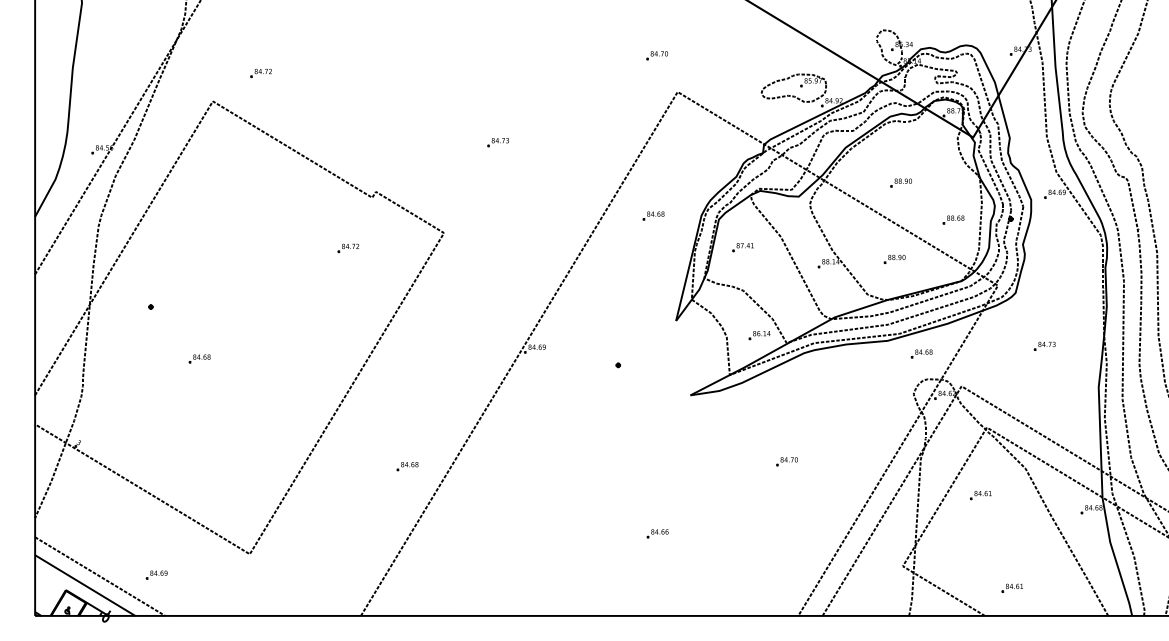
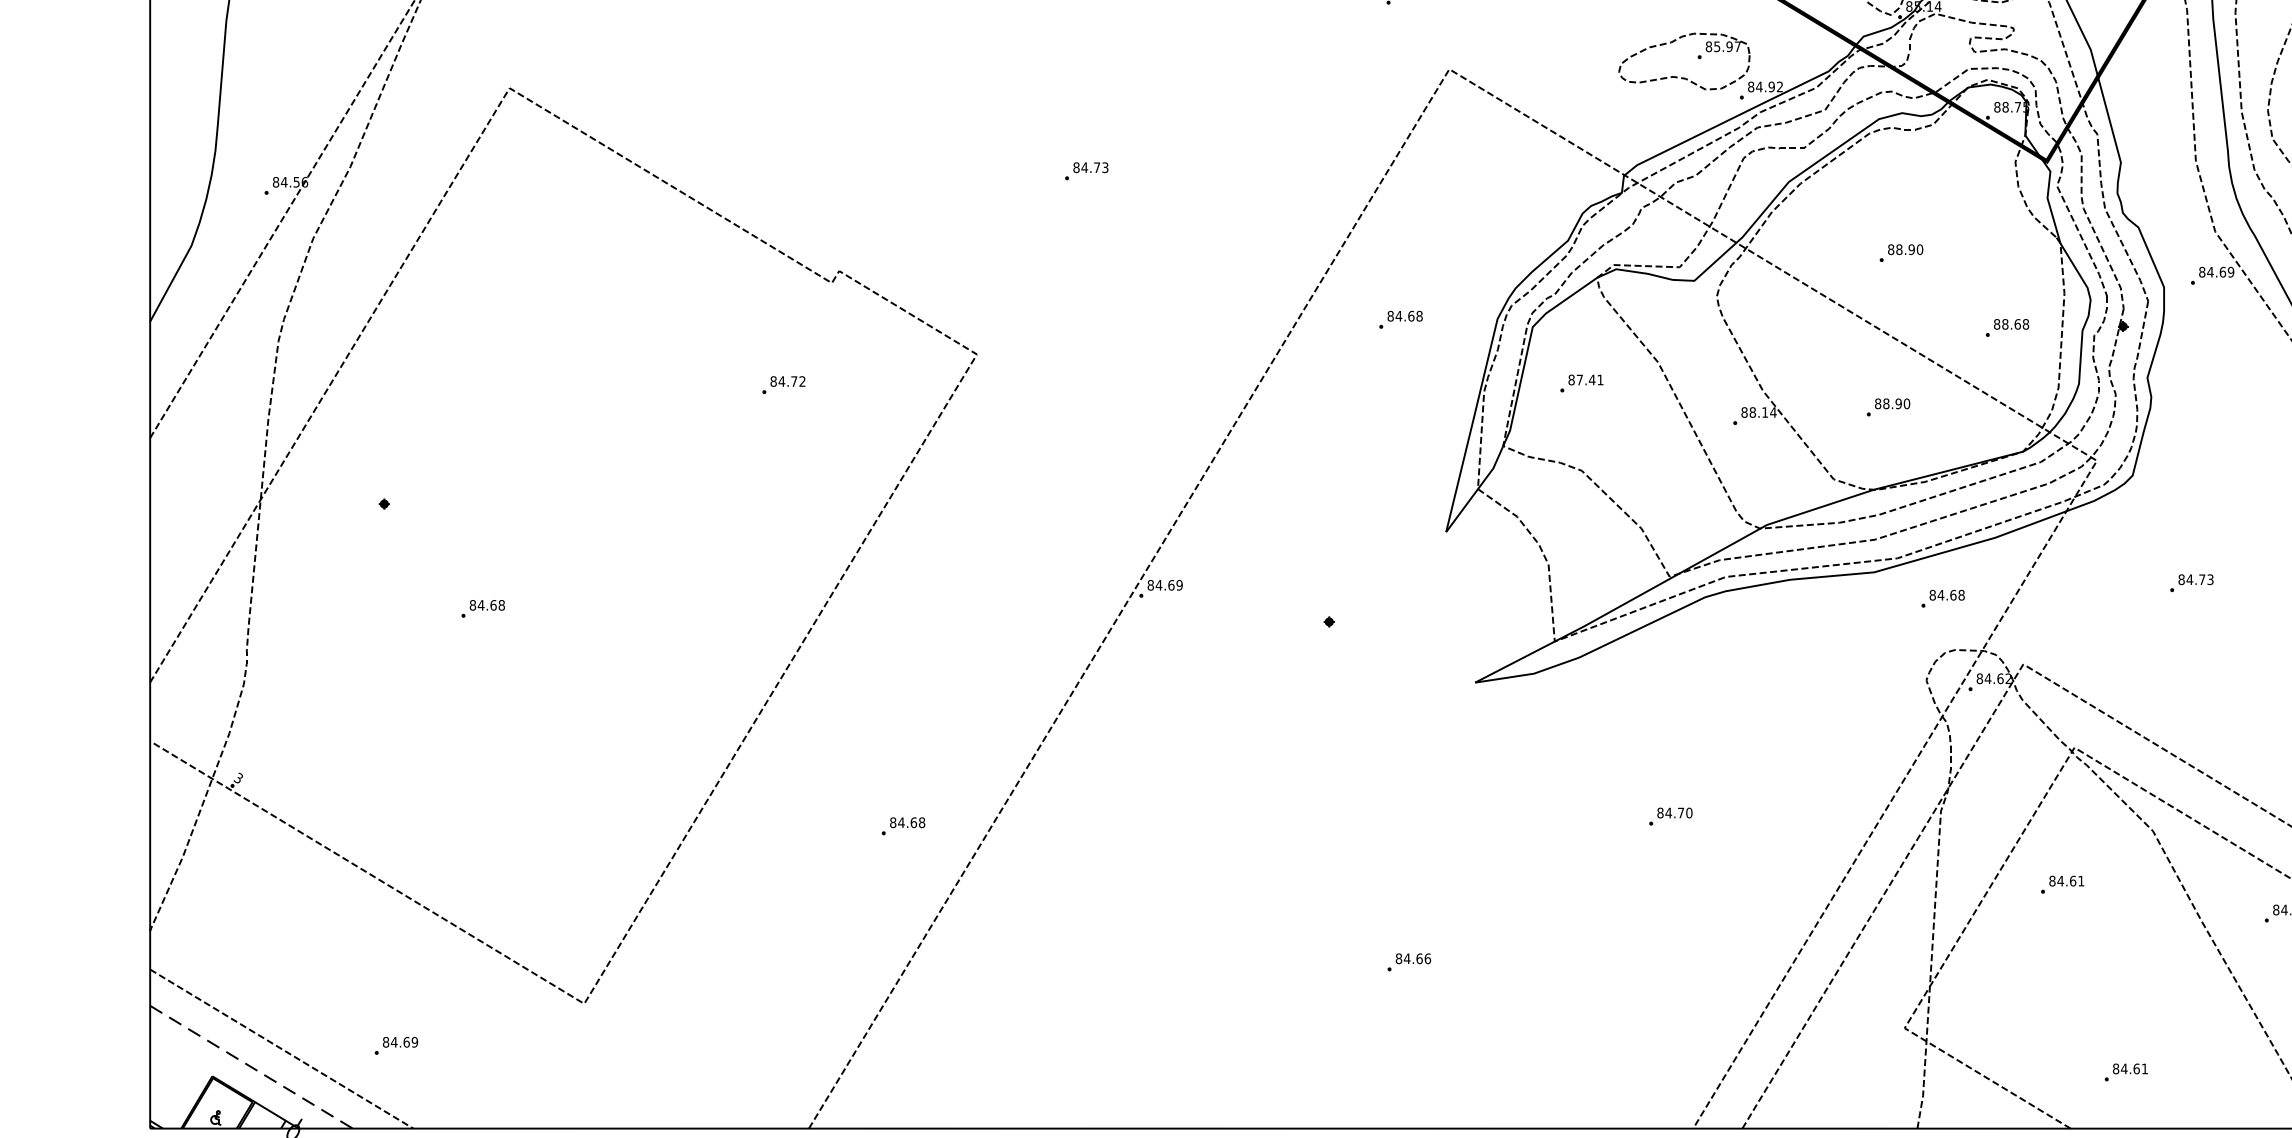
part: (260, 73) -> (605, 31), removed
part: (759, 335) -> (1614, 561), removed
line: (85, 585) -> (251, 1067), solid -> dashed

